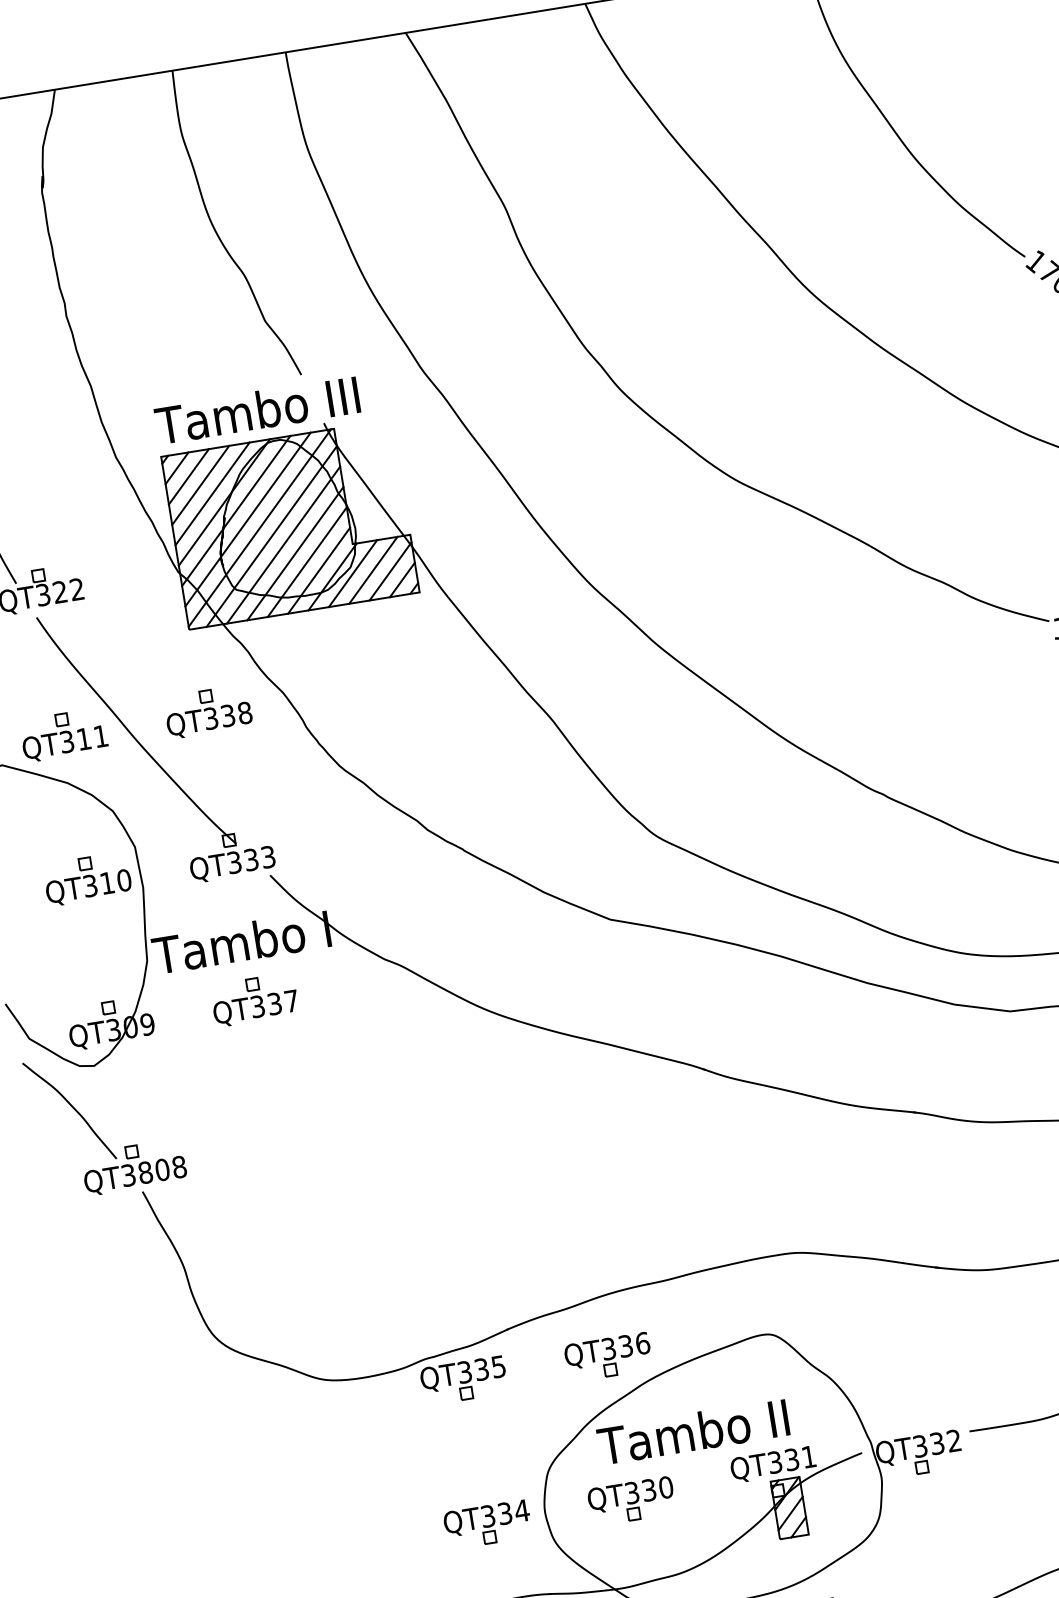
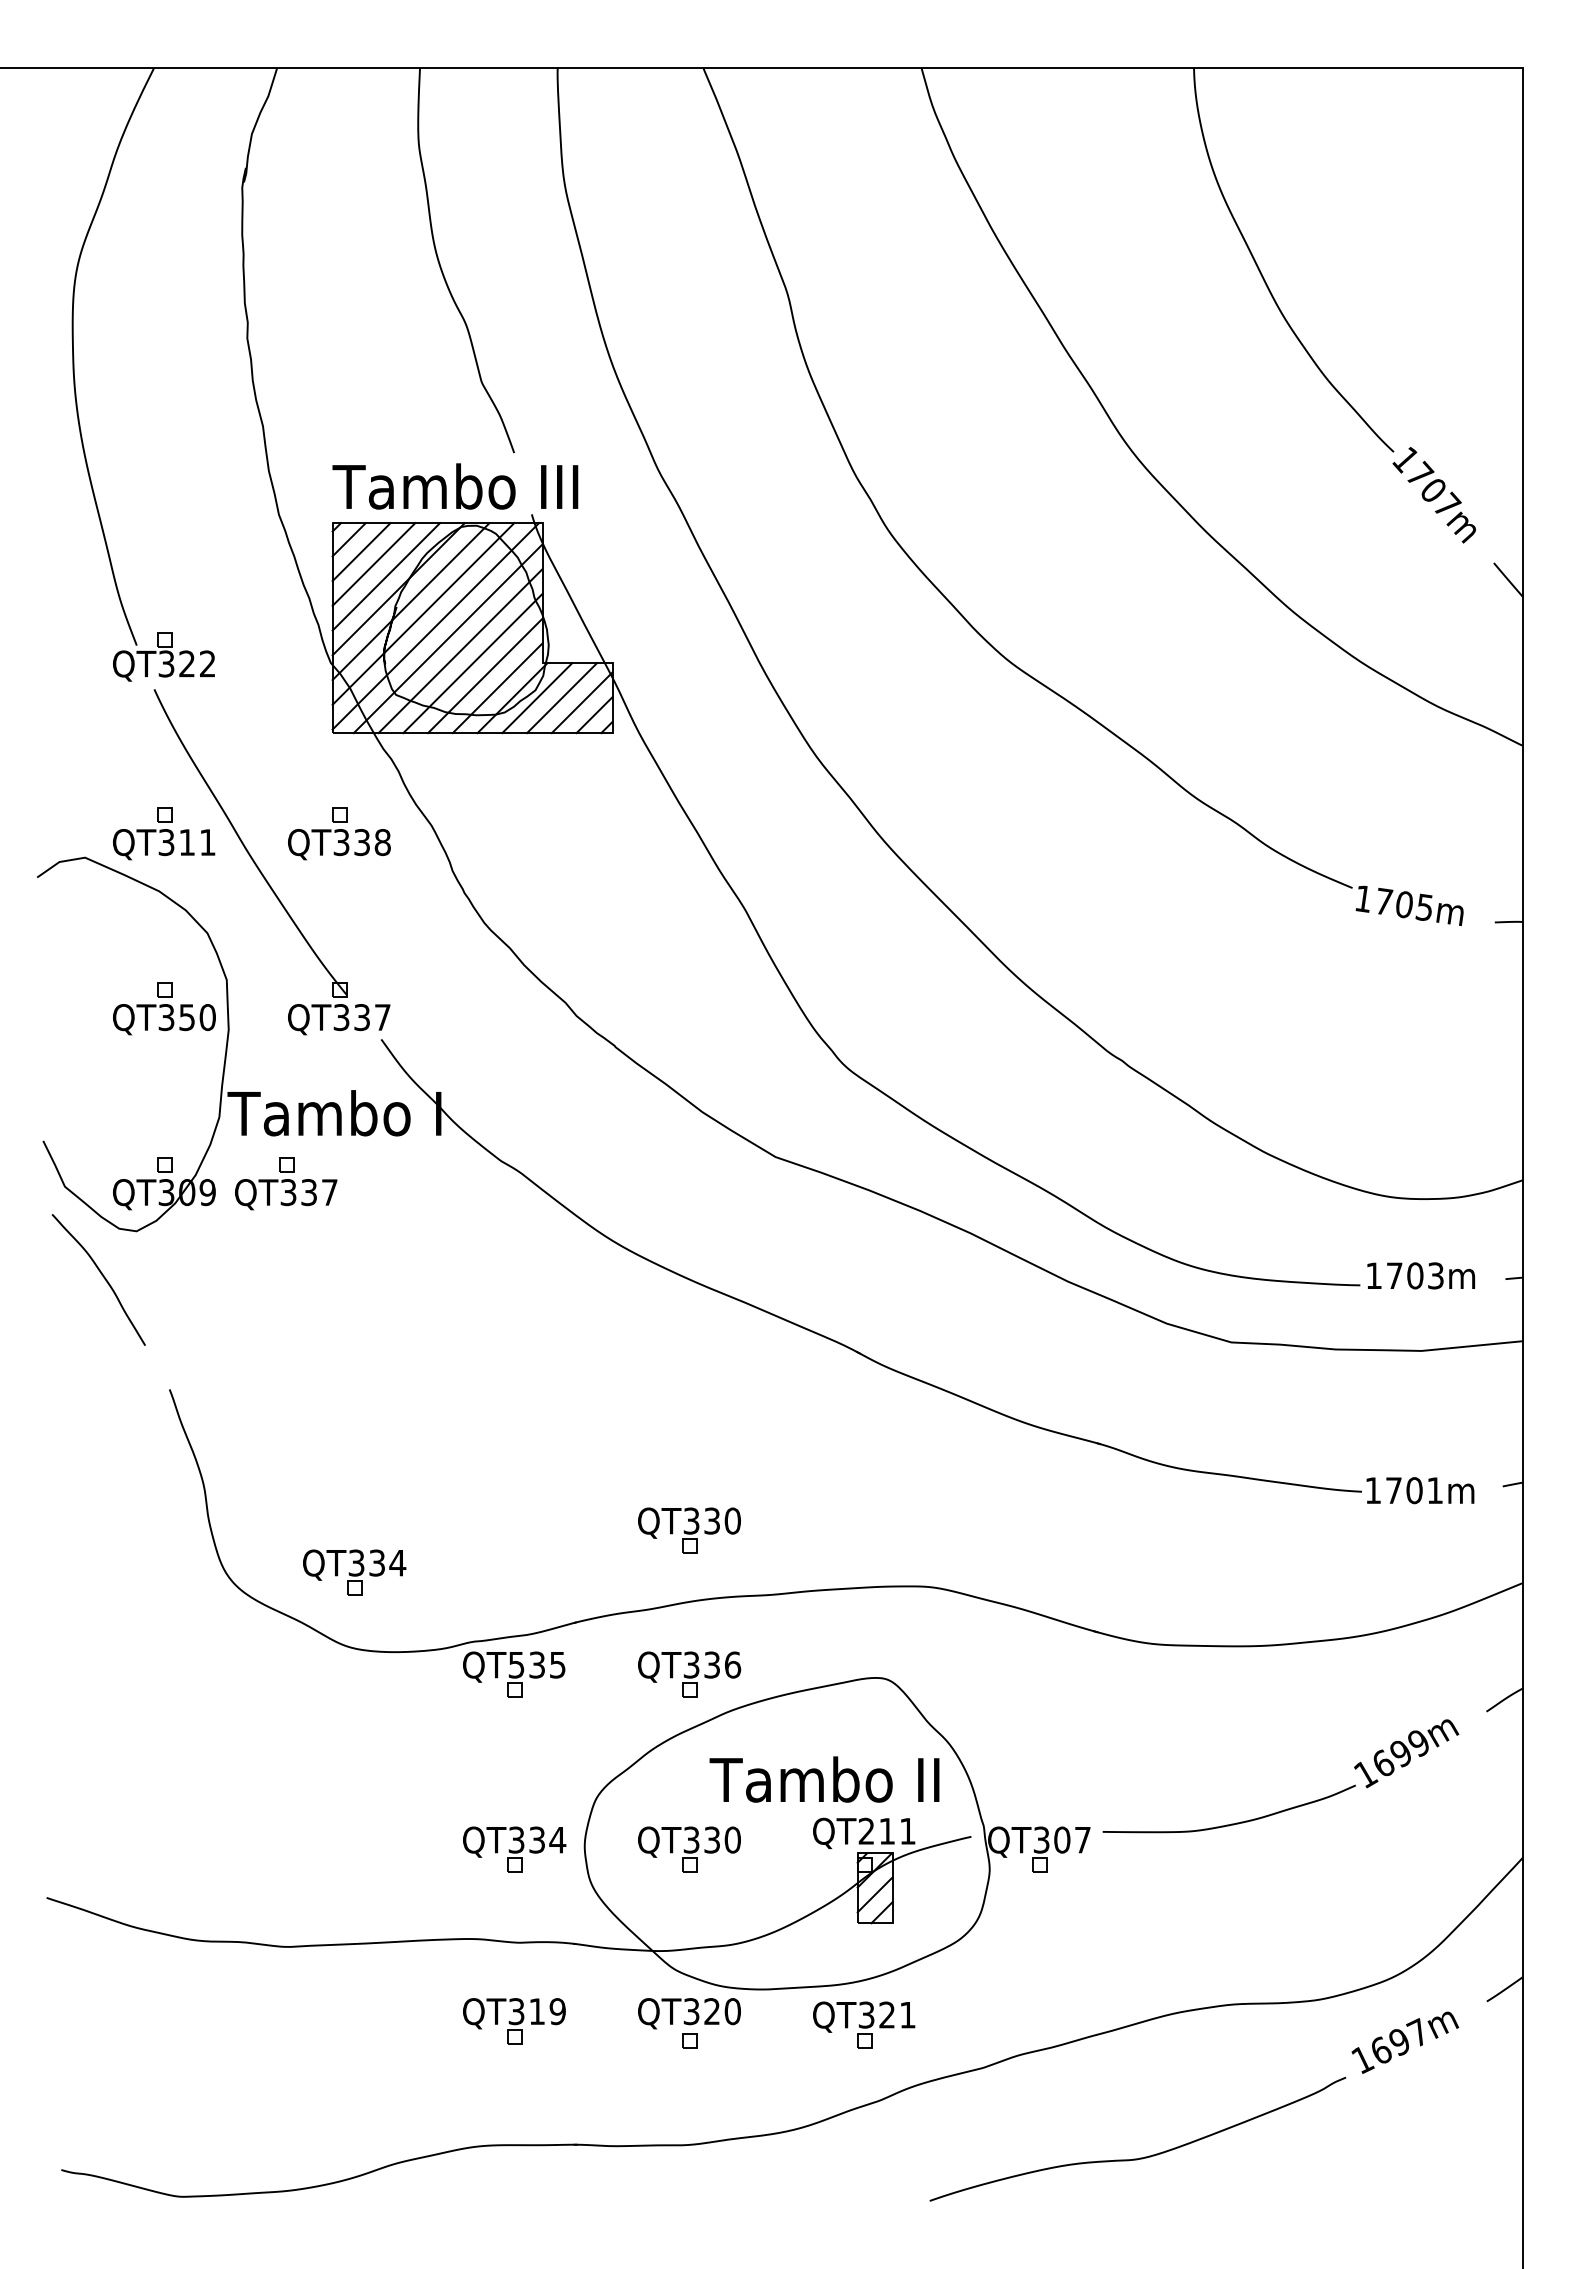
text: (268, 857) -> (382, 1017), QT333 -> QT337
text: (106, 883) -> (186, 1017), QT310 -> QT350
part: (254, 999) -> (286, 1183), moved
part: (134, 1166) -> (164, 1358), removed
part: (589, 1238) -> (689, 1530), added
part: (319, 1317) -> (354, 1572), added
text: (464, 1371) -> (516, 1664), QT335 -> QT535
text: (693, 1431) -> (824, 1779), moved
text: (945, 1441) -> (1072, 1839), QT332 -> QT307
text: (783, 1460) -> (876, 1830), QT331 -> QT211

